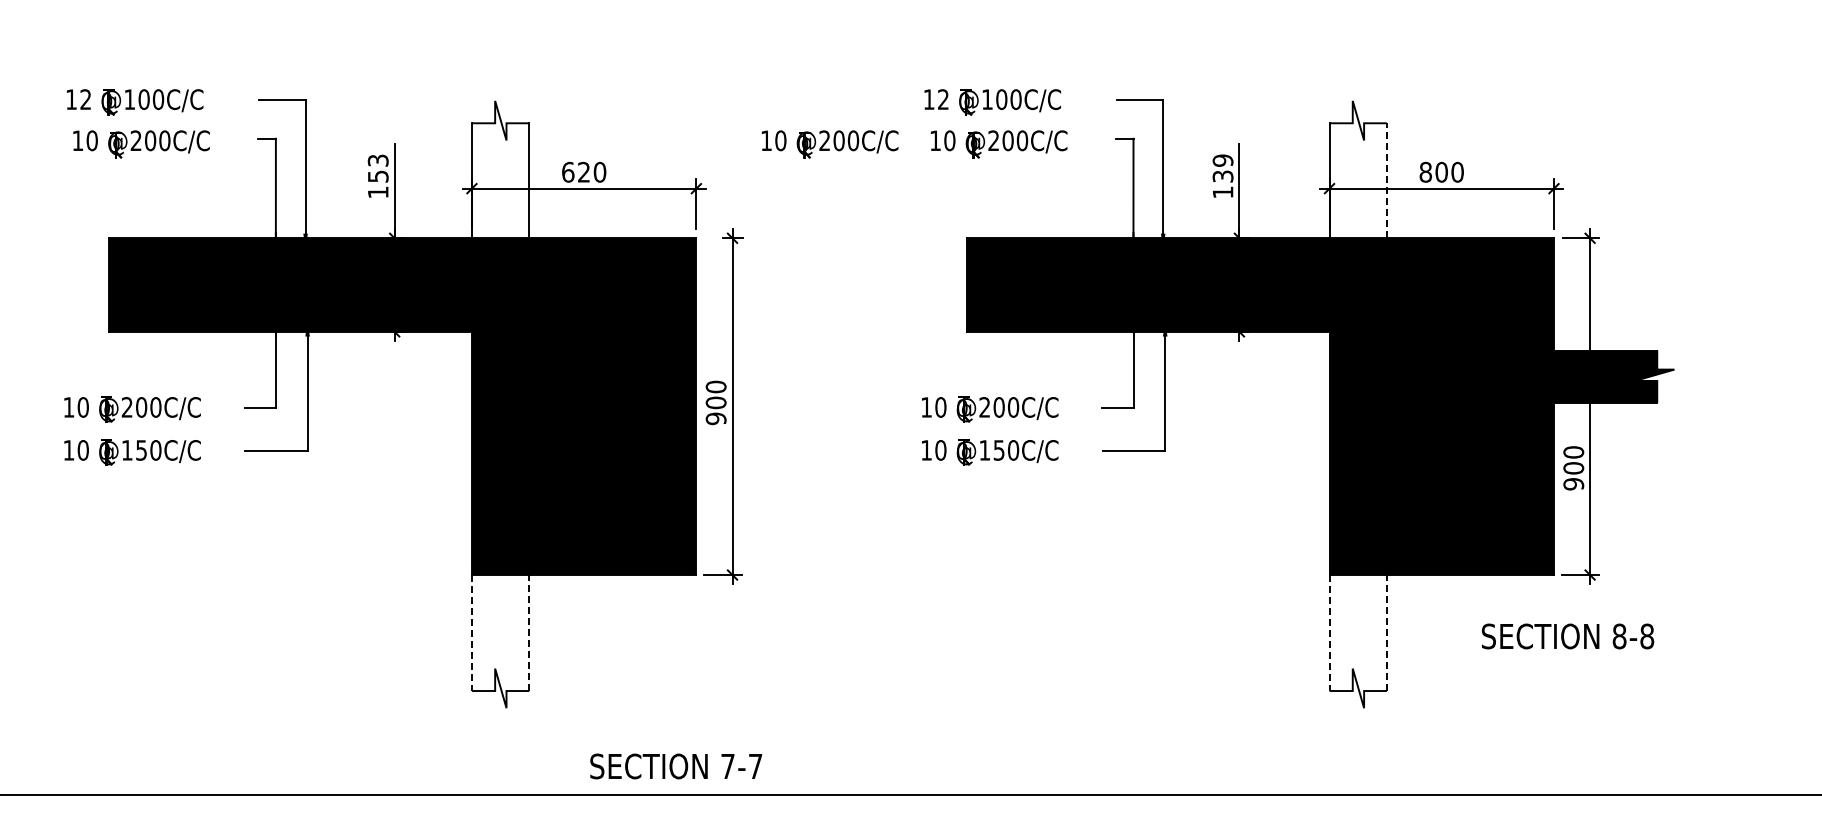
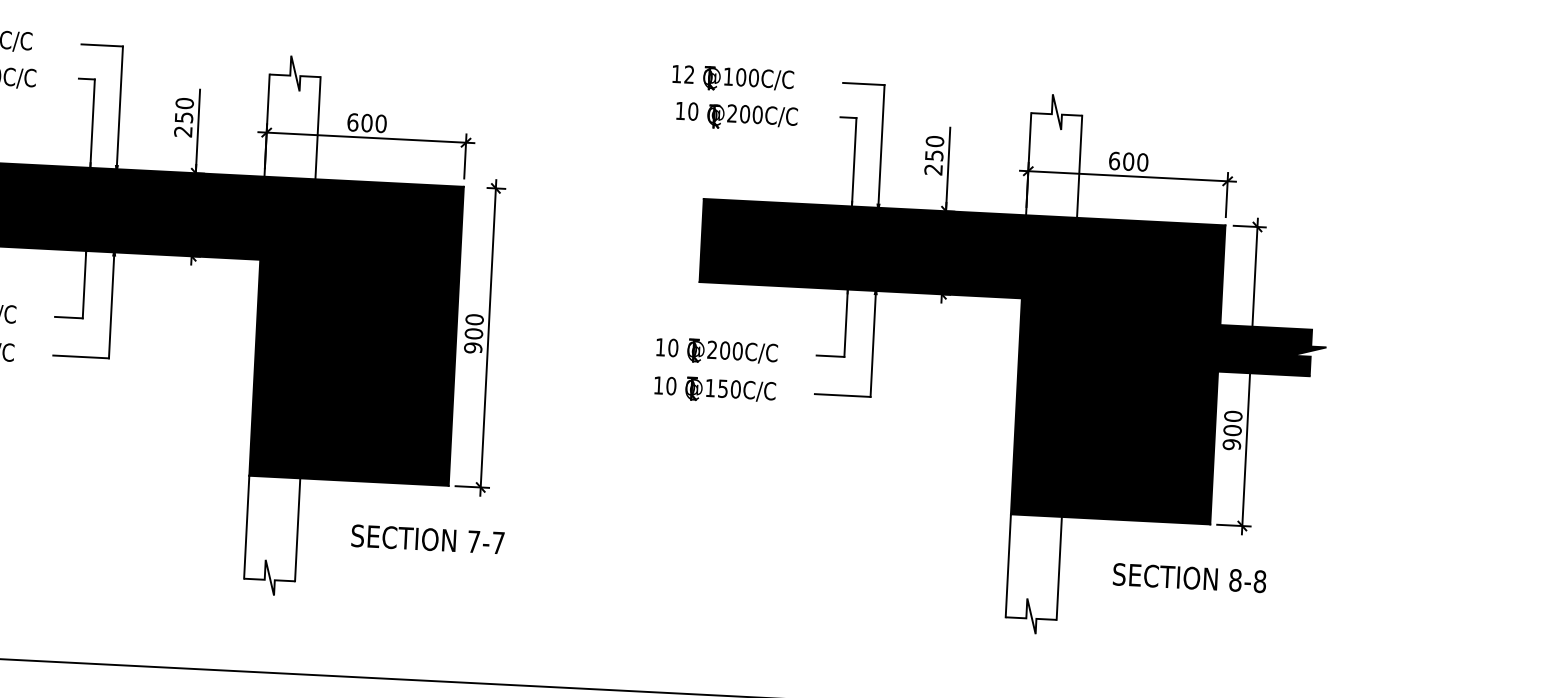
part: (830, 144) -> (587, 109), removed
text: (583, 171) -> (366, 122), 620 -> 600
text: (1425, 171) -> (1114, 160), 800 -> 600
text: (377, 176) -> (183, 117), 153 -> 250
text: (1222, 176) -> (933, 155), 139 -> 250
line: (1386, 180) -> (1079, 166), dashed -> solid
line: (471, 633) -> (246, 527), dashed -> solid
line: (529, 633) -> (297, 530), dashed -> solid
line: (1329, 633) -> (1008, 566), dashed -> solid
line: (1386, 633) -> (1058, 568), dashed -> solid
text: (1568, 636) -> (1190, 578), moved
text: (676, 766) -> (428, 539), moved

